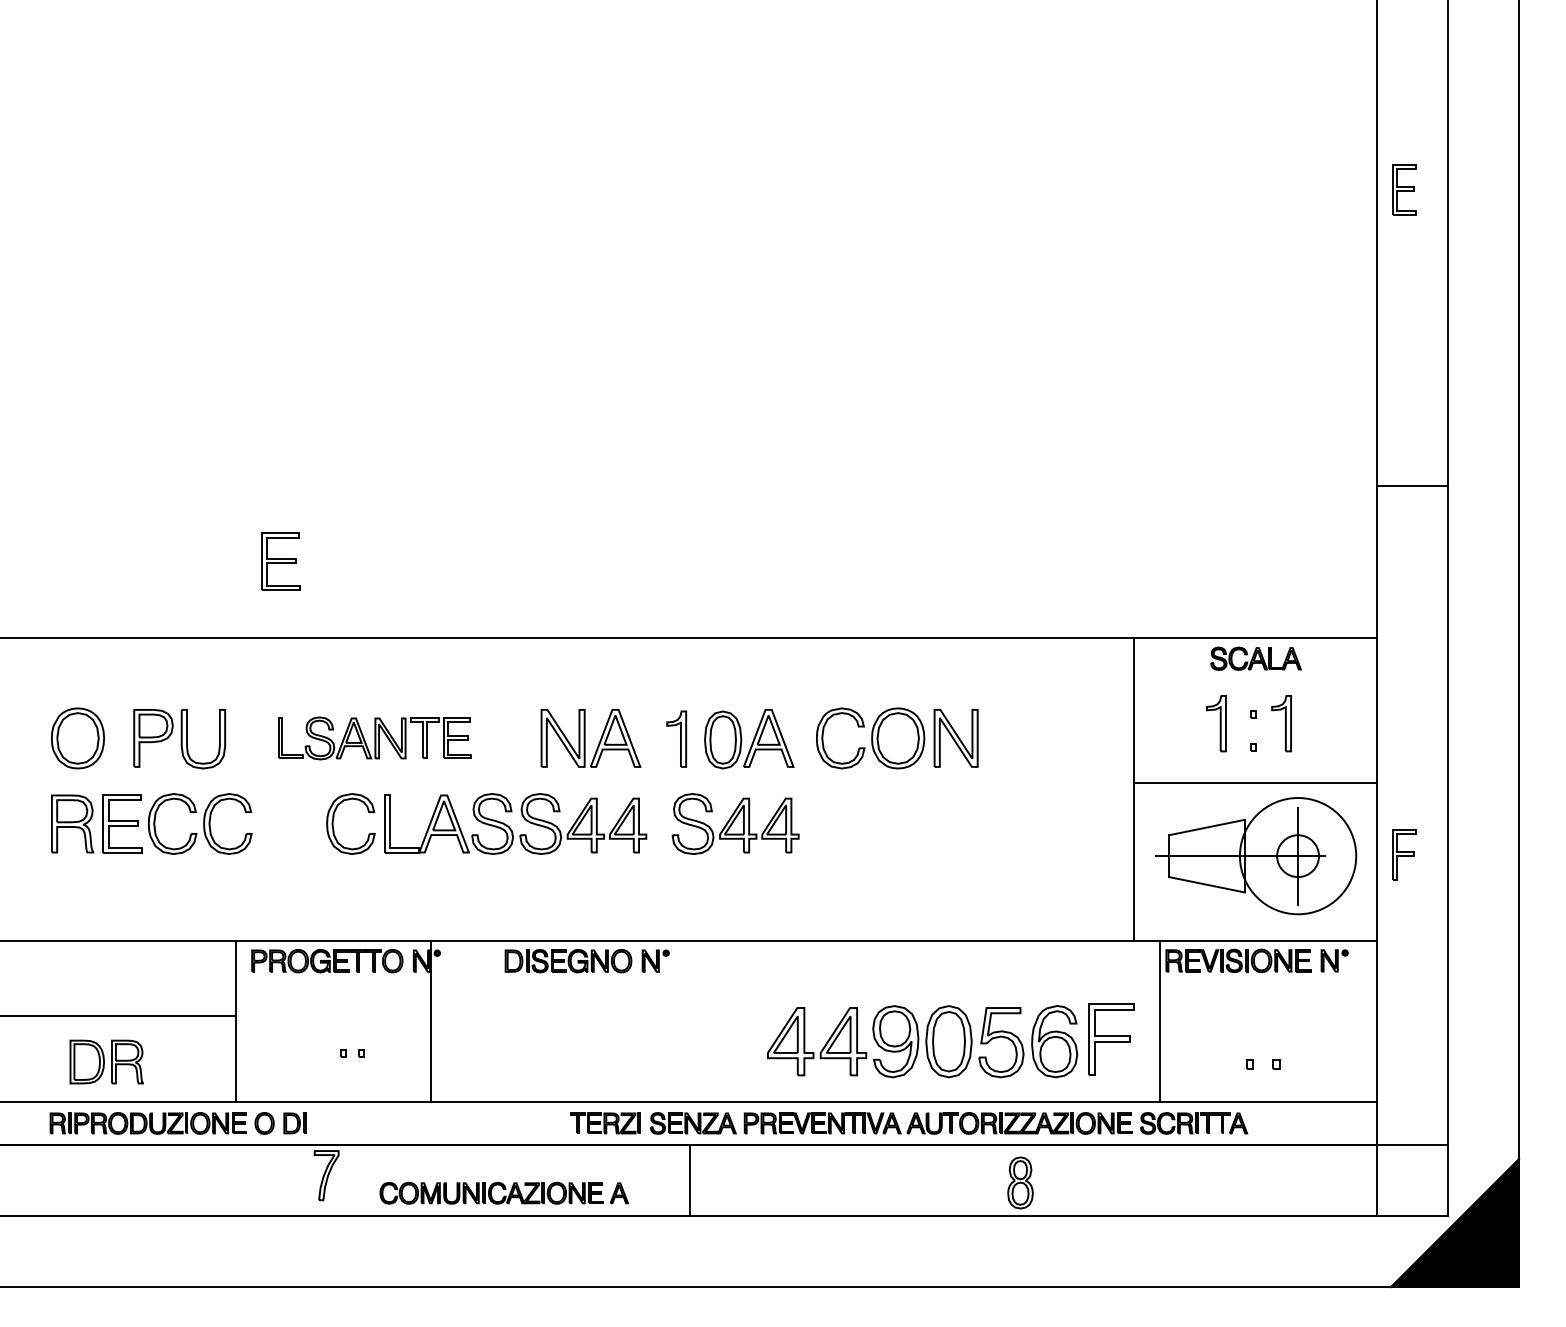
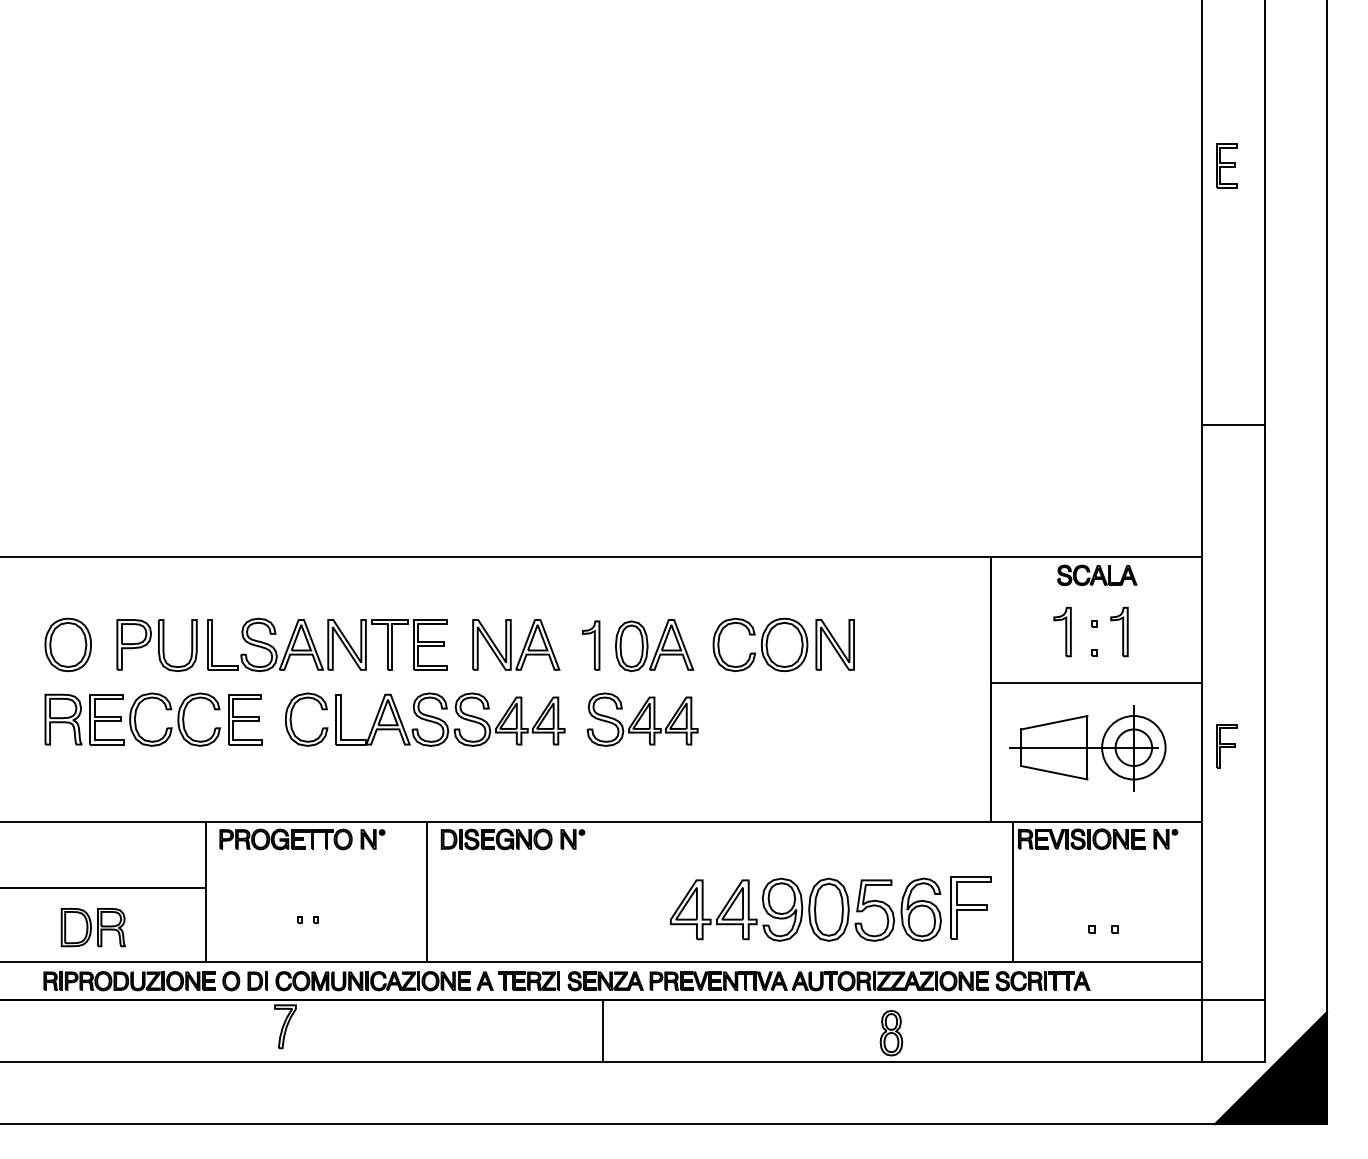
part: (280, 561) -> (245, 719), moved
part: (374, 737) -> (327, 644), size x1.43
circle: (1297, 855) -> (1133, 747), size x0.62
line: (430, 1020) -> (427, 891), moved
part: (504, 1193) -> (384, 981), moved

